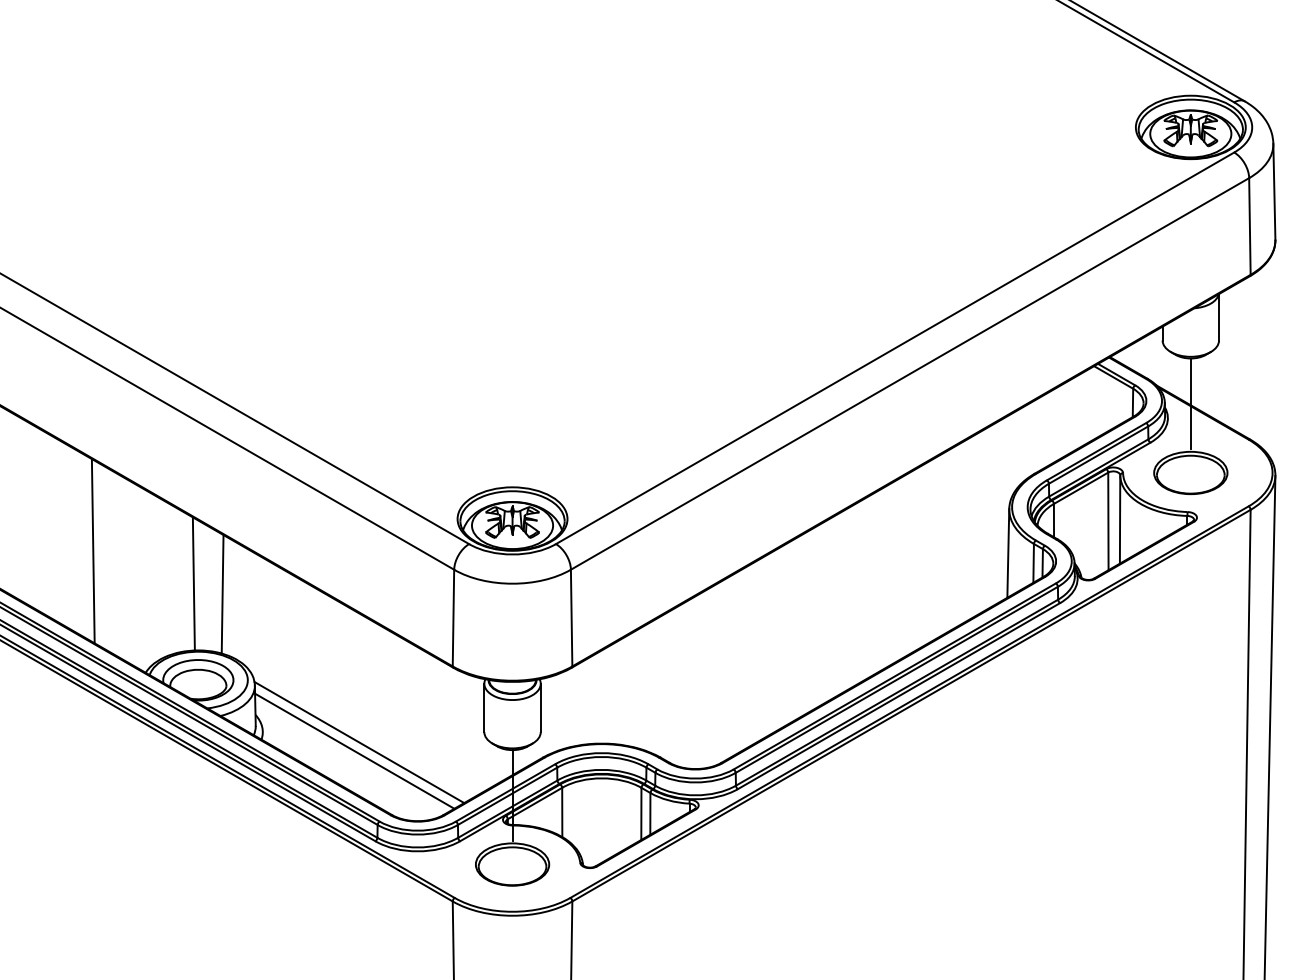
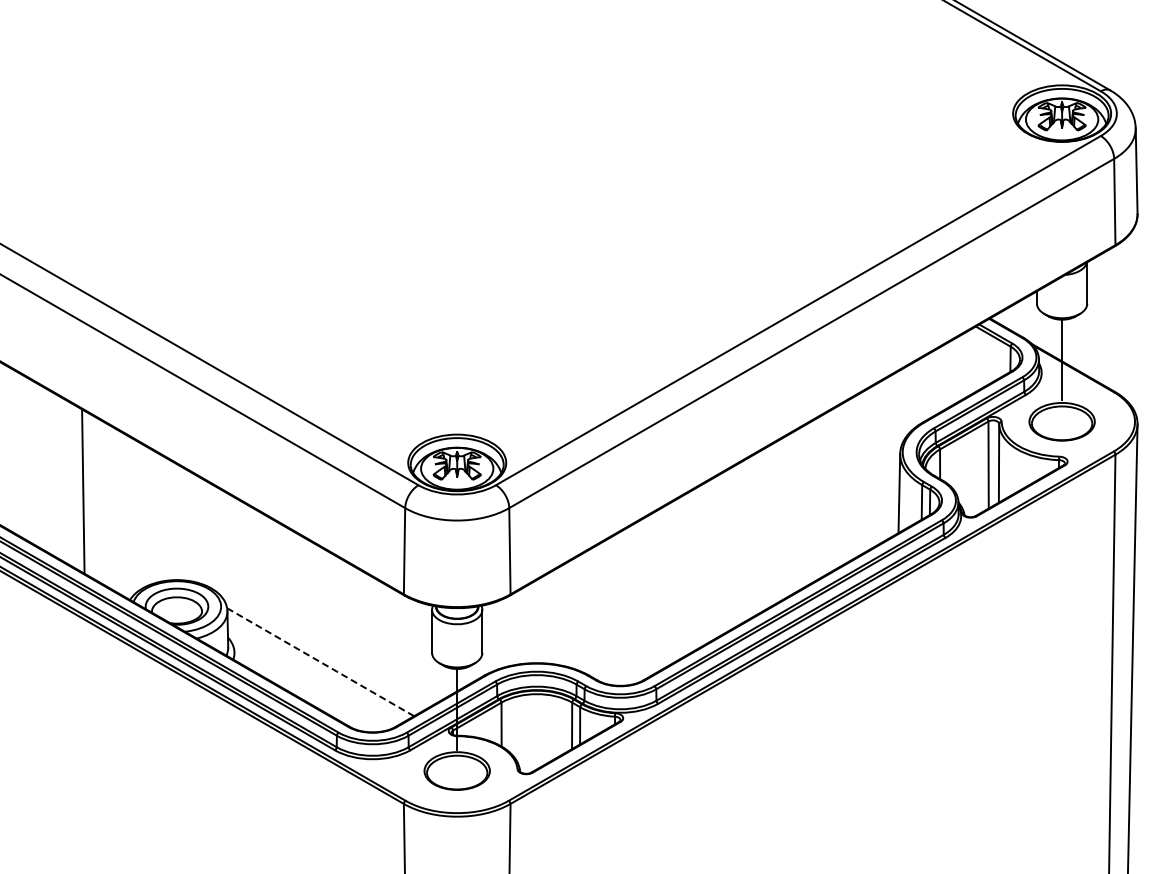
line: (193, 583) -> (172, 520), removed
line: (222, 593) -> (198, 529), removed
line: (359, 742) -> (320, 662), solid -> dashed
line: (354, 750) -> (316, 669), removed

